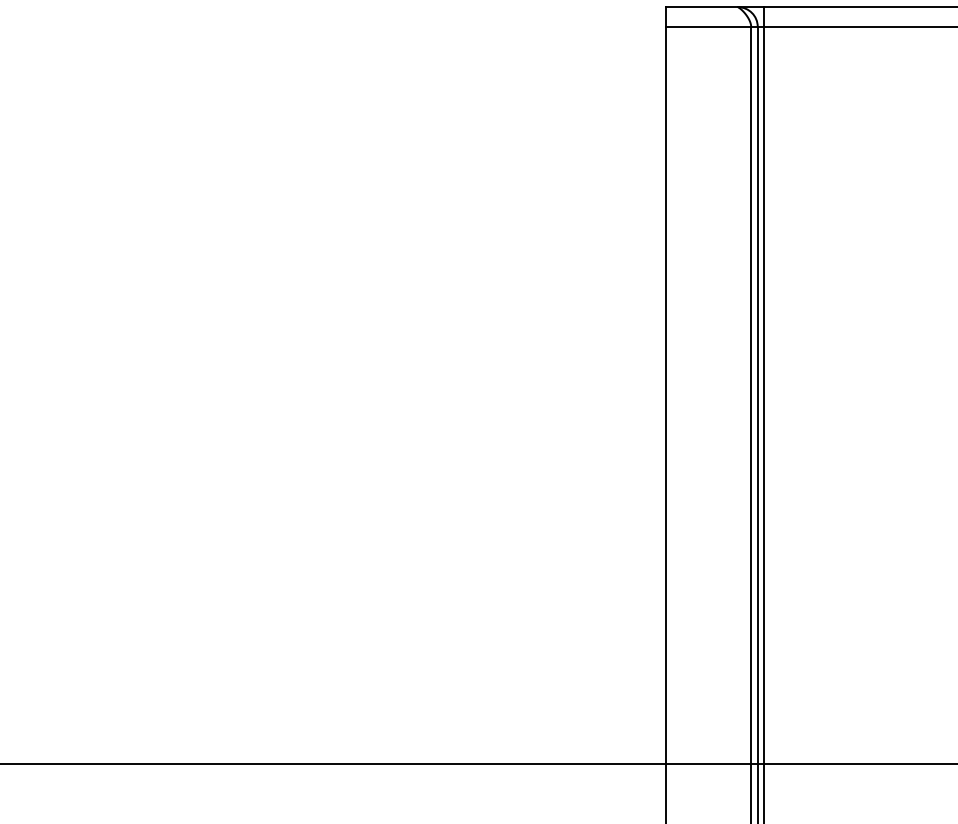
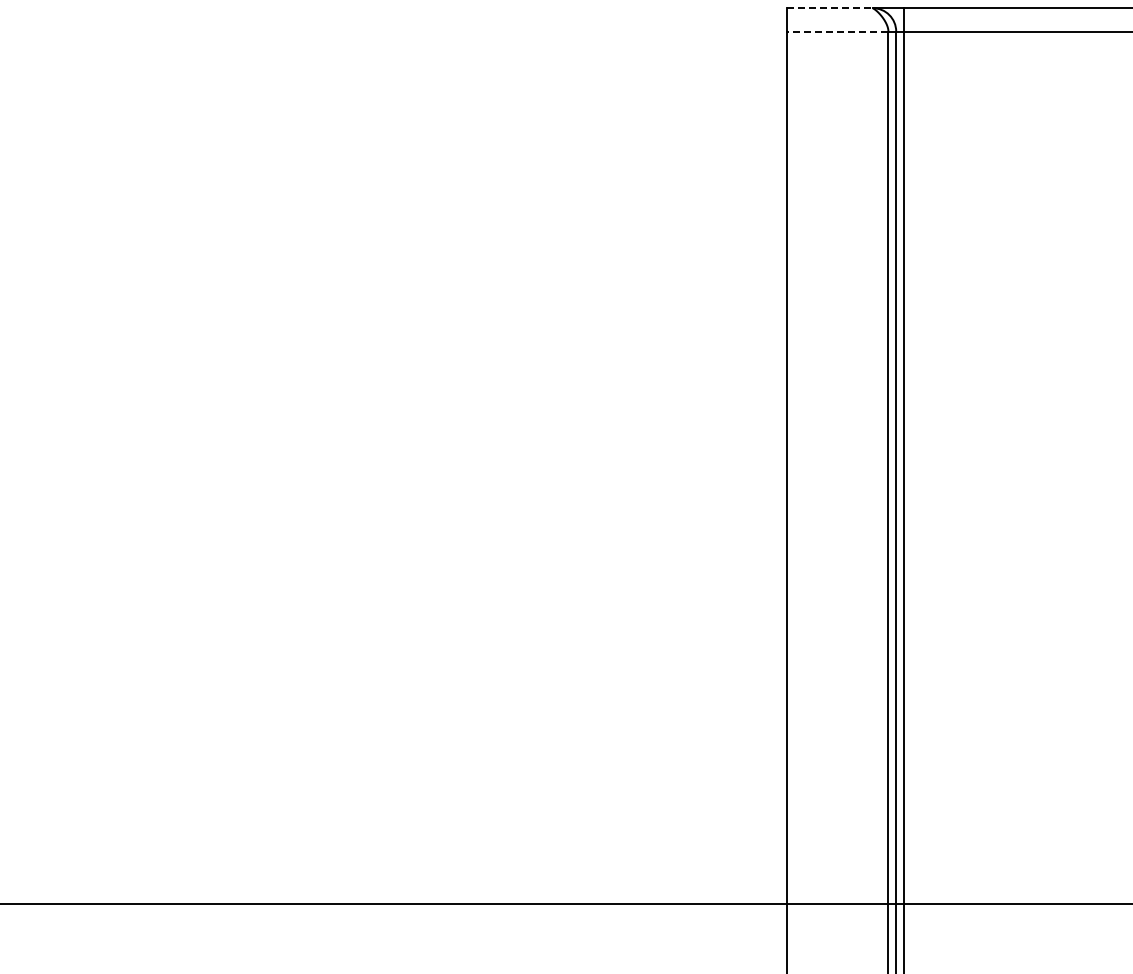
line: (702, 7) -> (830, 8), solid -> dashed
line: (708, 26) -> (837, 31), solid -> dashed

